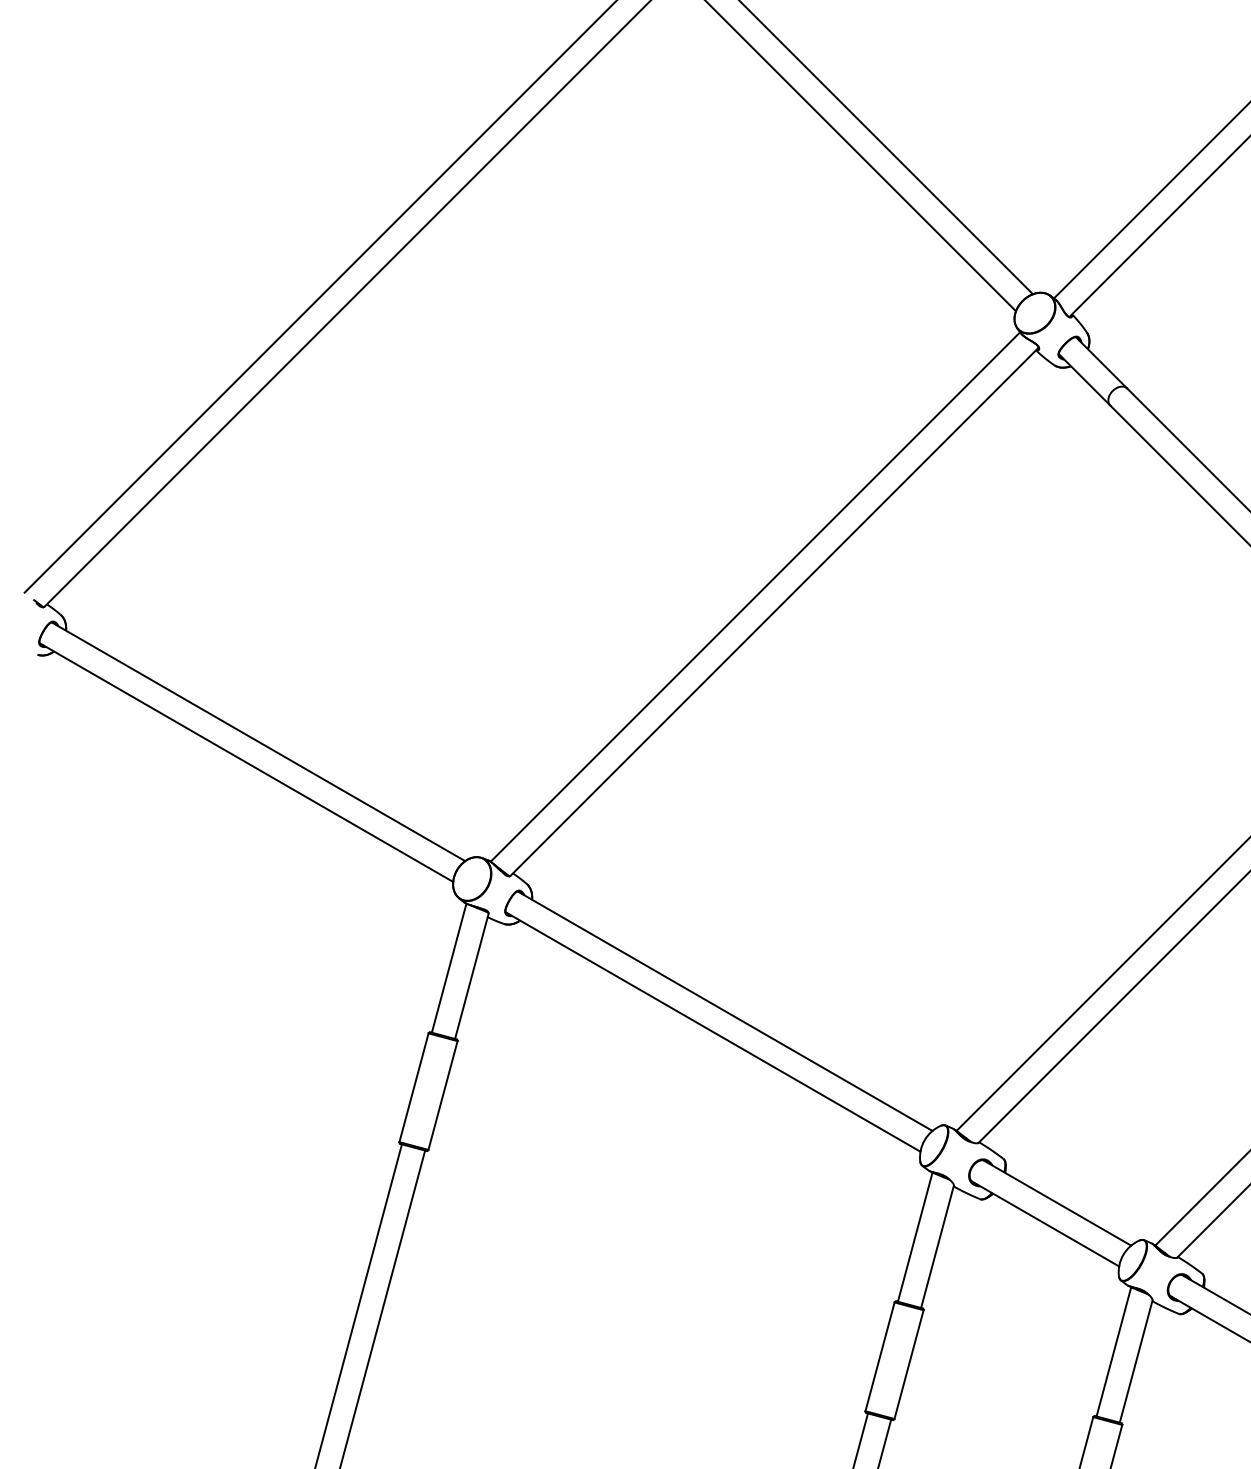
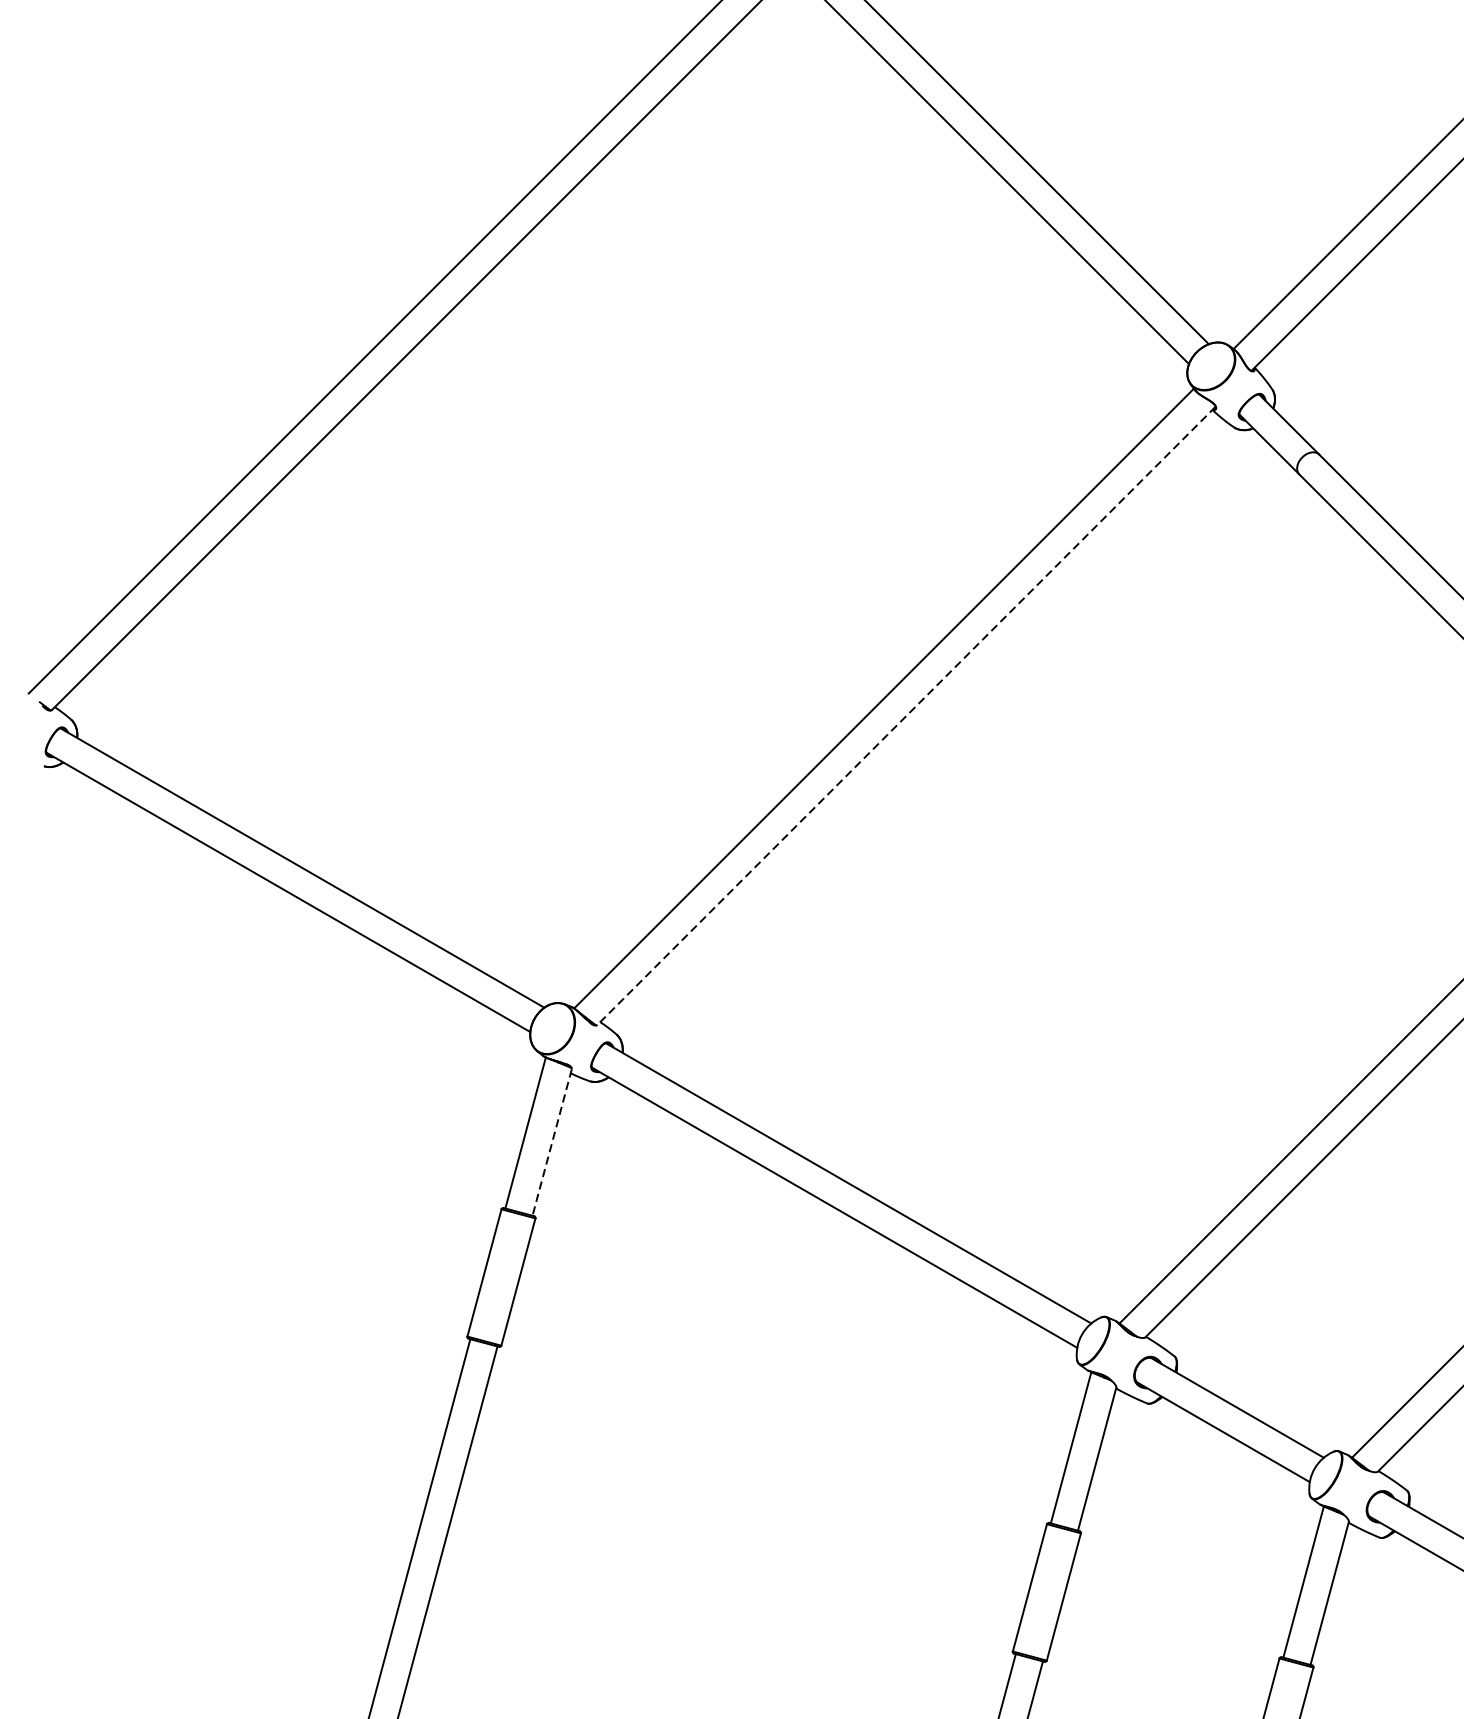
line: (774, 612) -> (906, 716), solid -> dashed
line: (471, 976) -> (551, 1142), solid -> dashed

